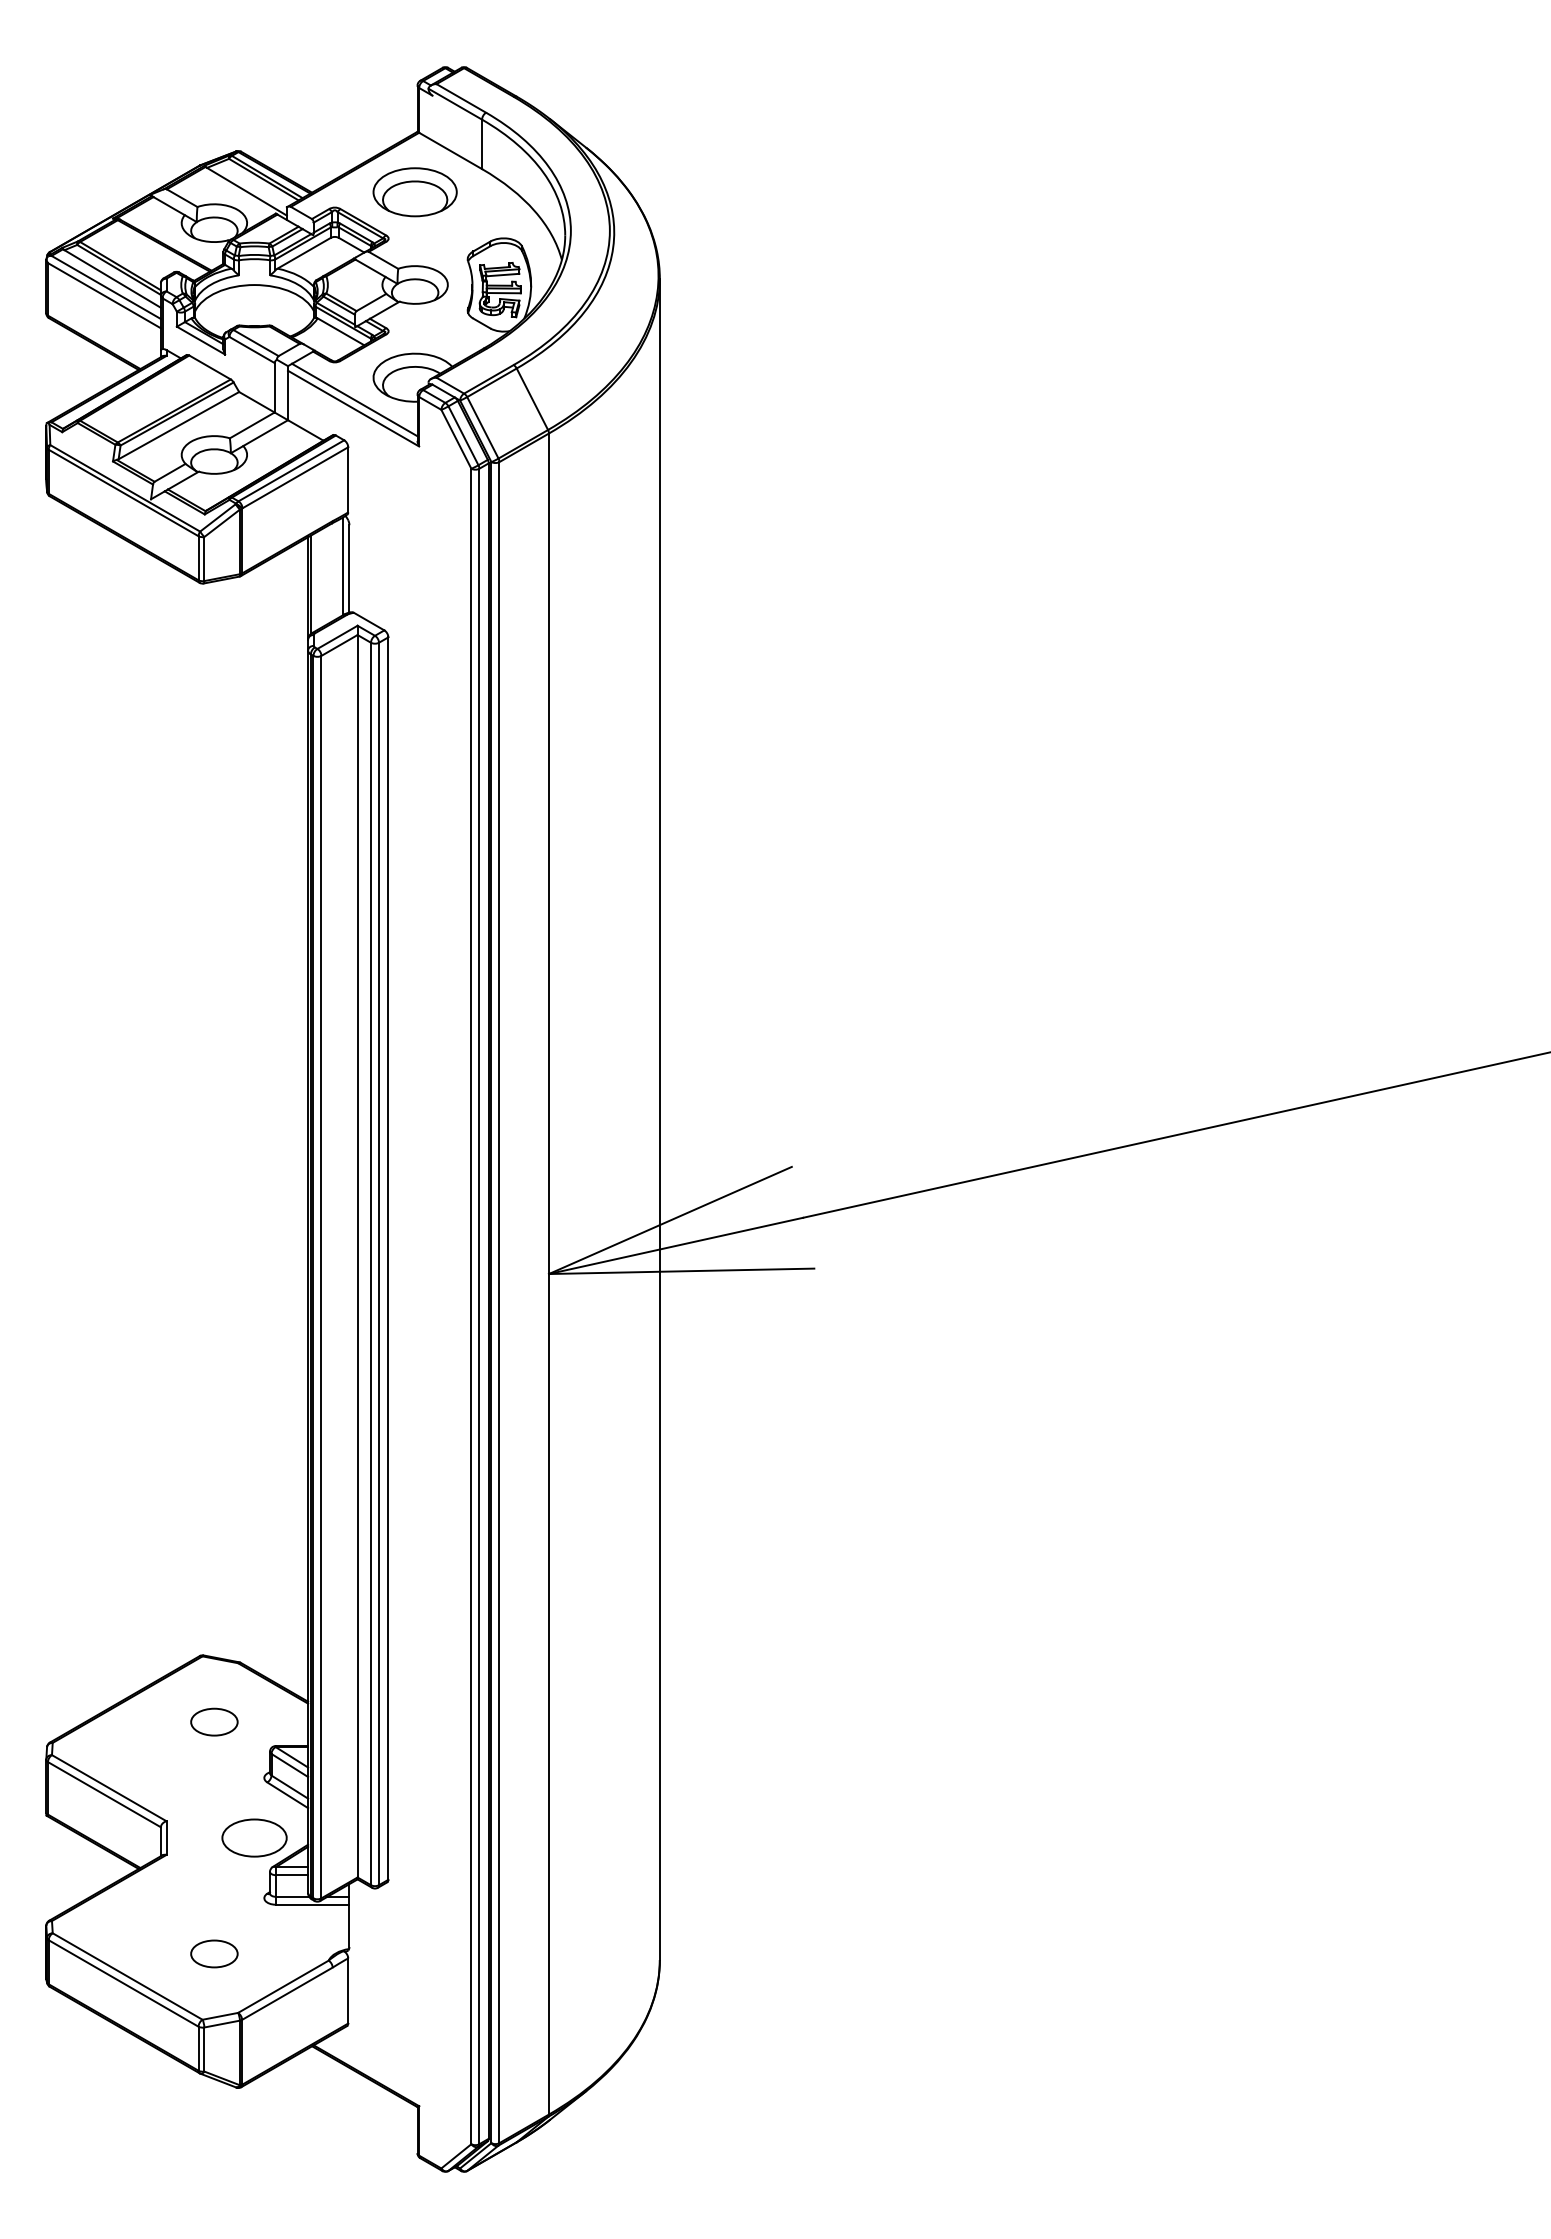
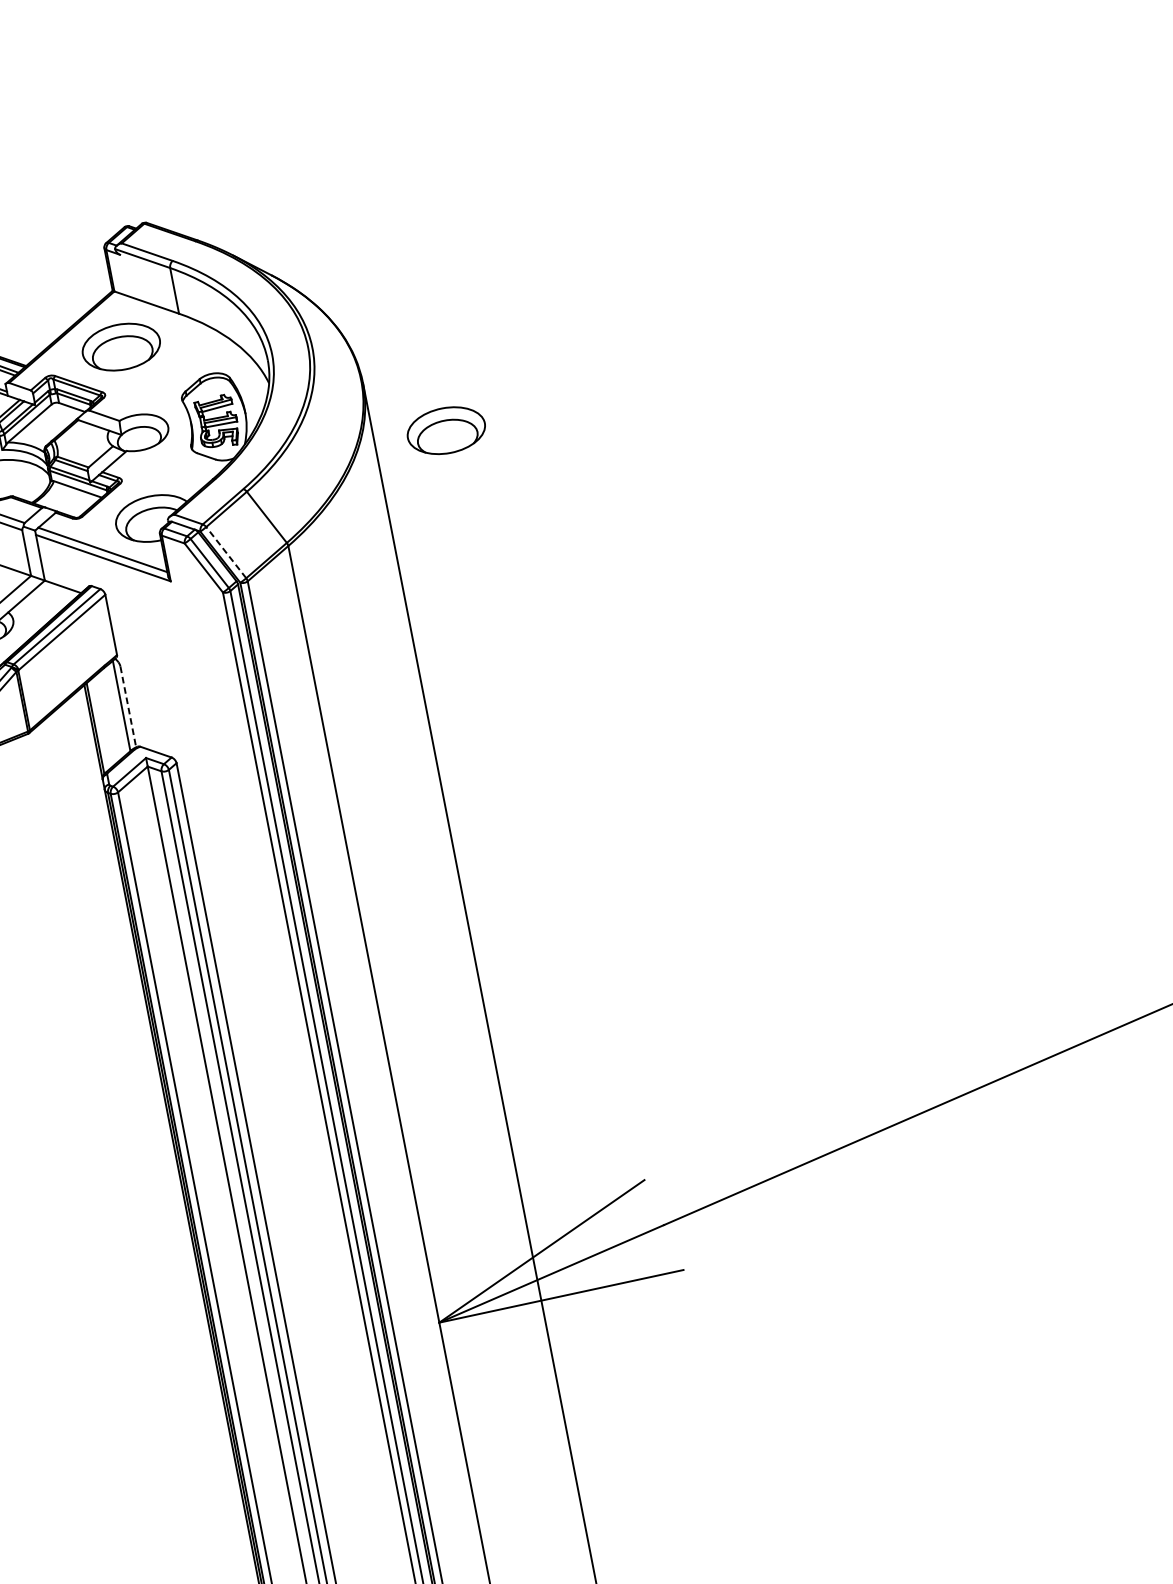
part: (736, 345) -> (445, 431), added
line: (482, 427) -> (225, 552), solid -> dashed
line: (349, 568) -> (128, 706), solid -> dashed

